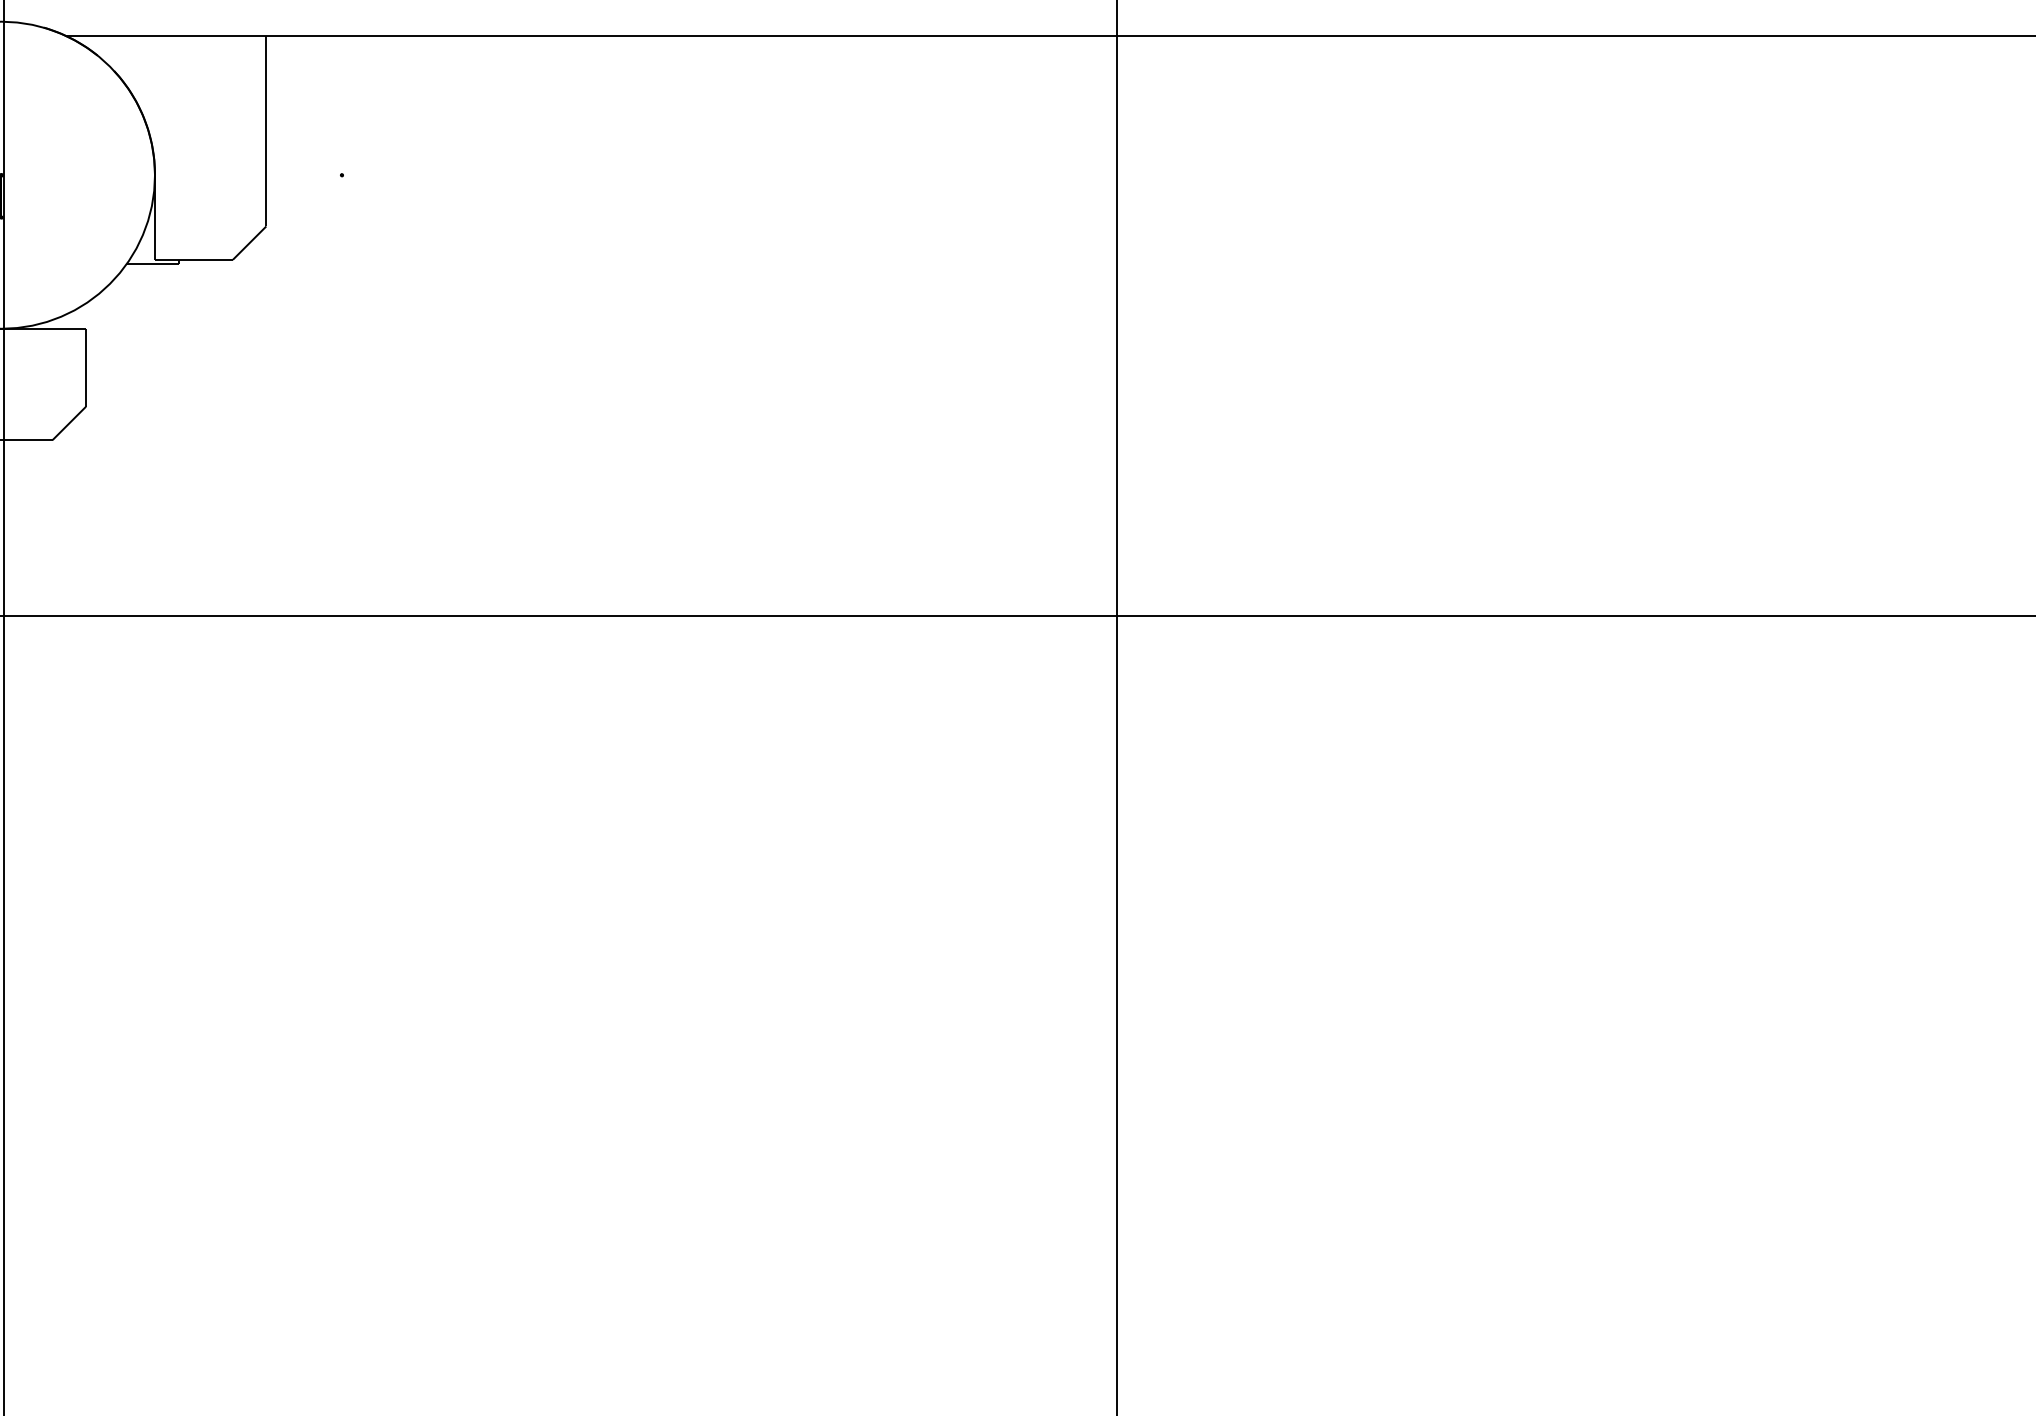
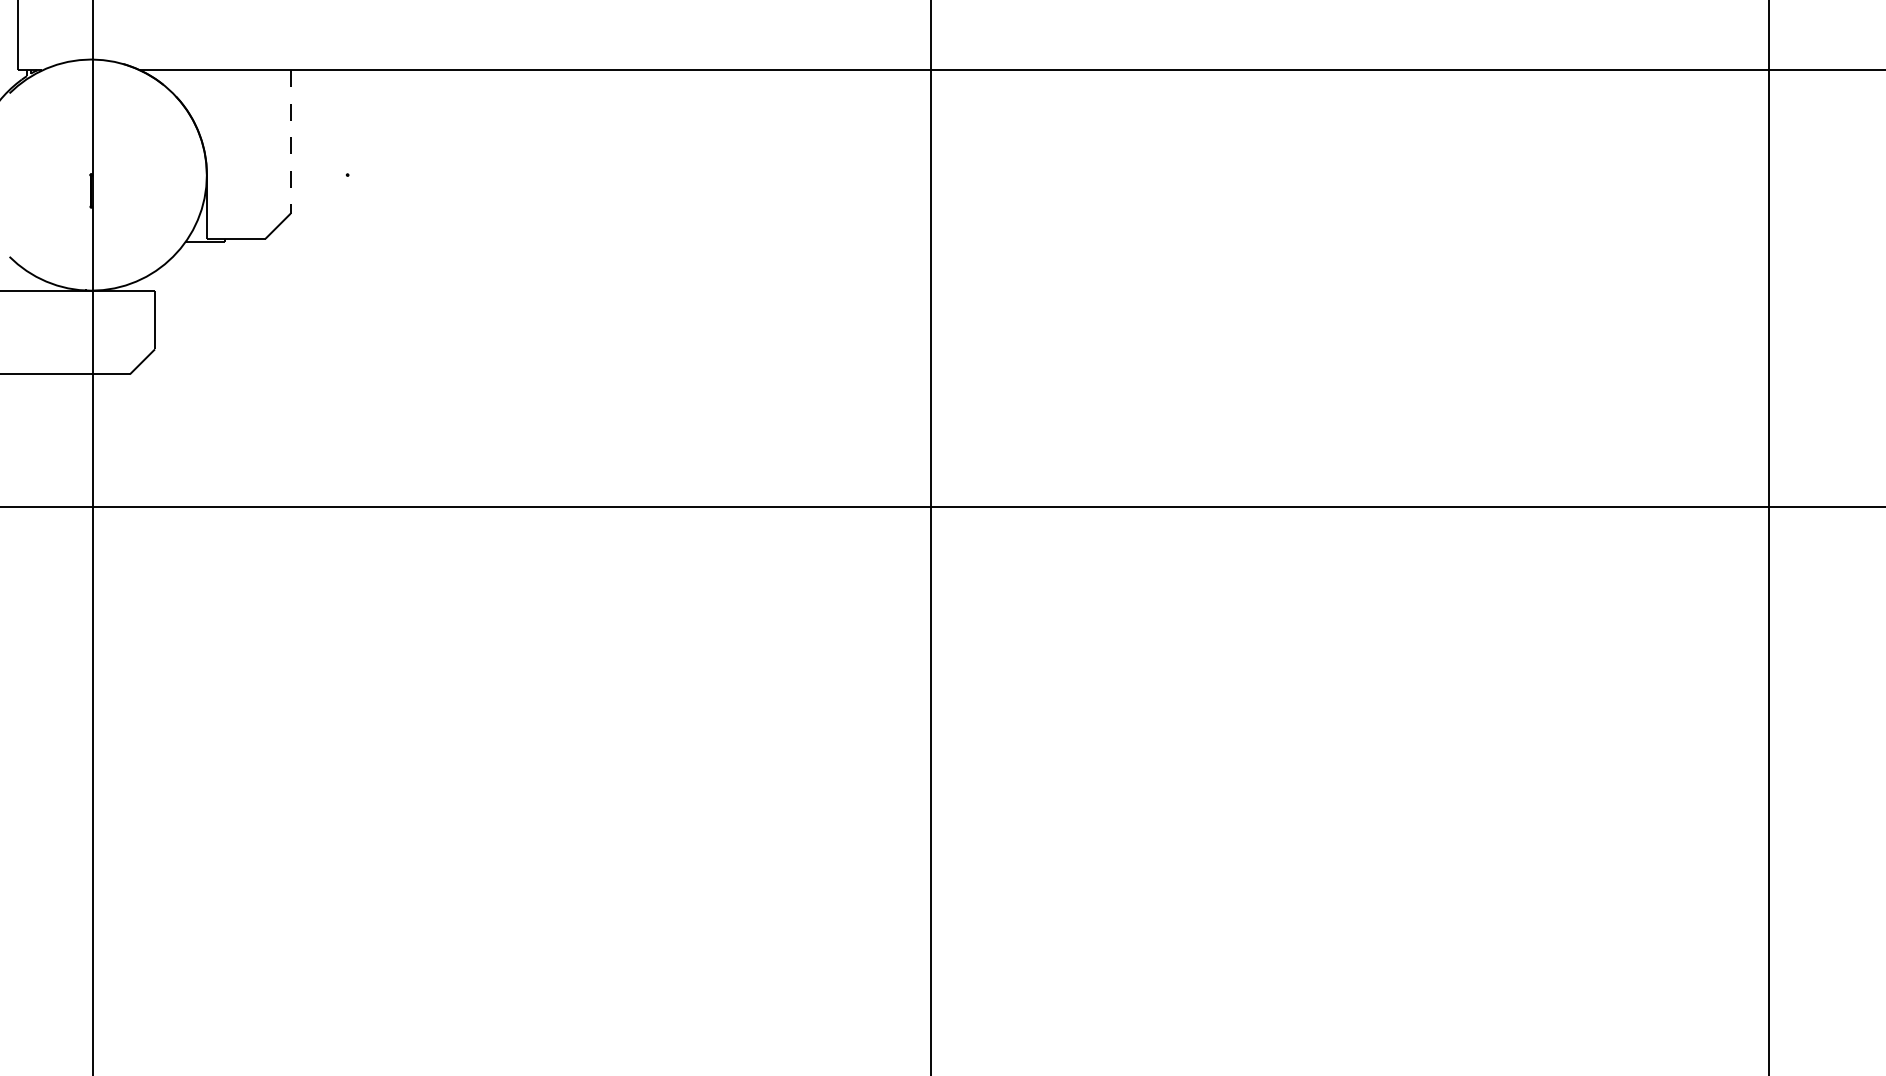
line: (266, 131) -> (290, 142), solid -> dashed

